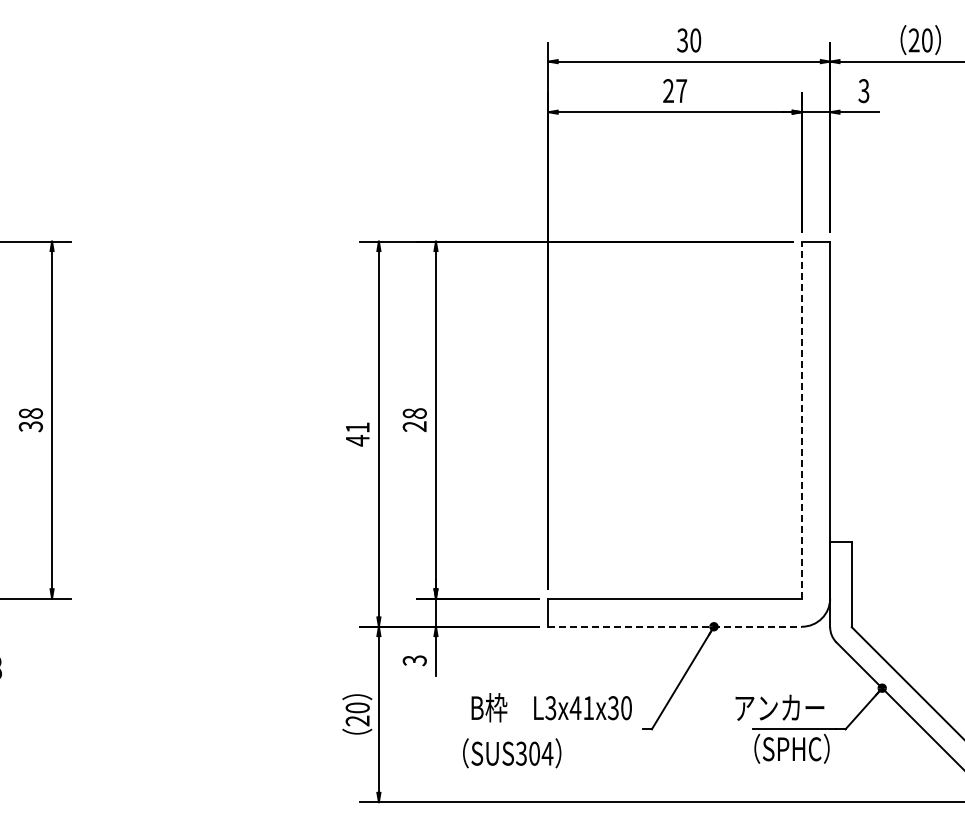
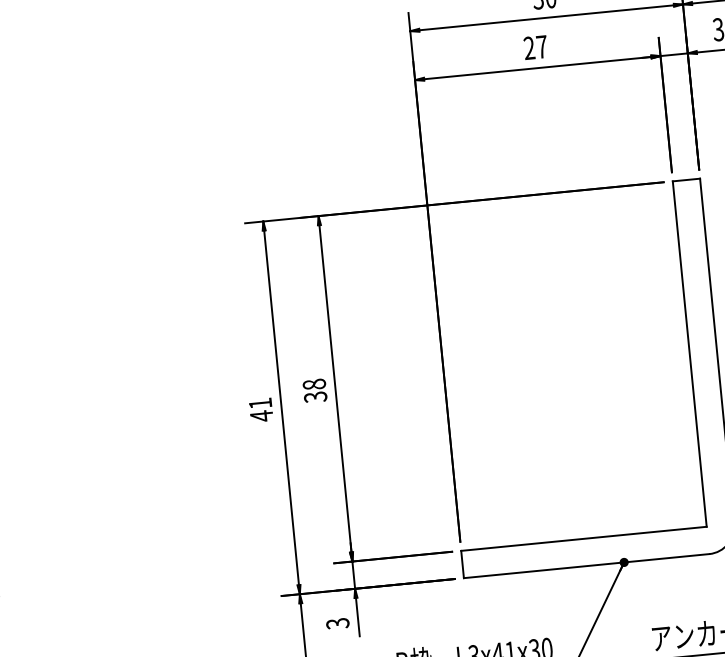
line: (801, 419) -> (689, 353), dashed -> solid
text: (414, 426) -> (315, 397), 28 -> 38
line: (675, 626) -> (586, 565), dashed -> solid

